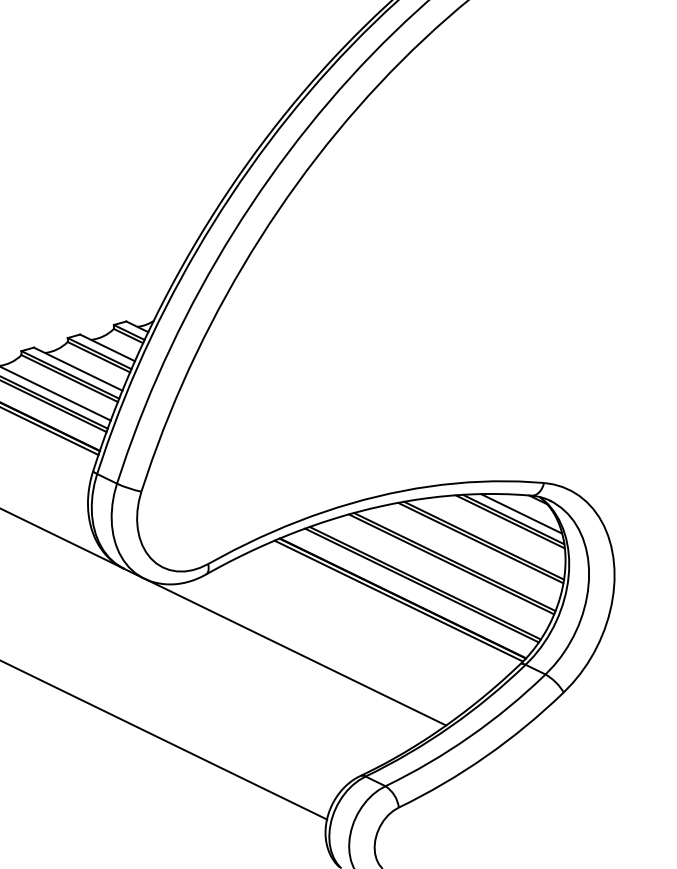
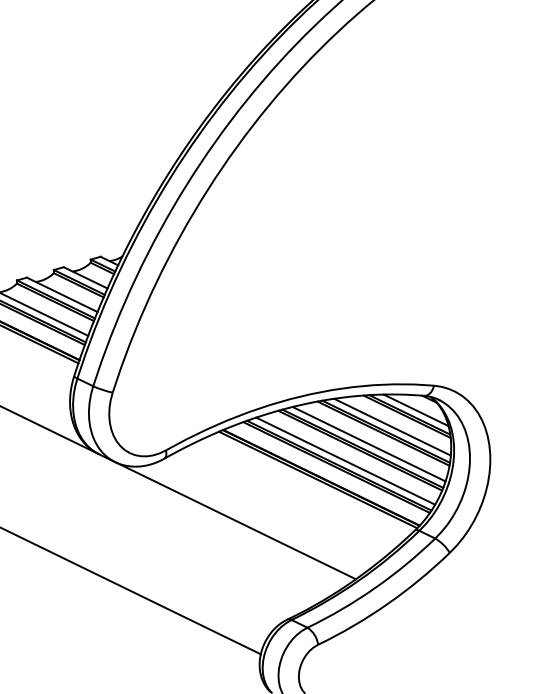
line: (491, 534) -> (392, 426), added
line: (461, 556) -> (368, 444), added
line: (433, 576) -> (345, 460), added

